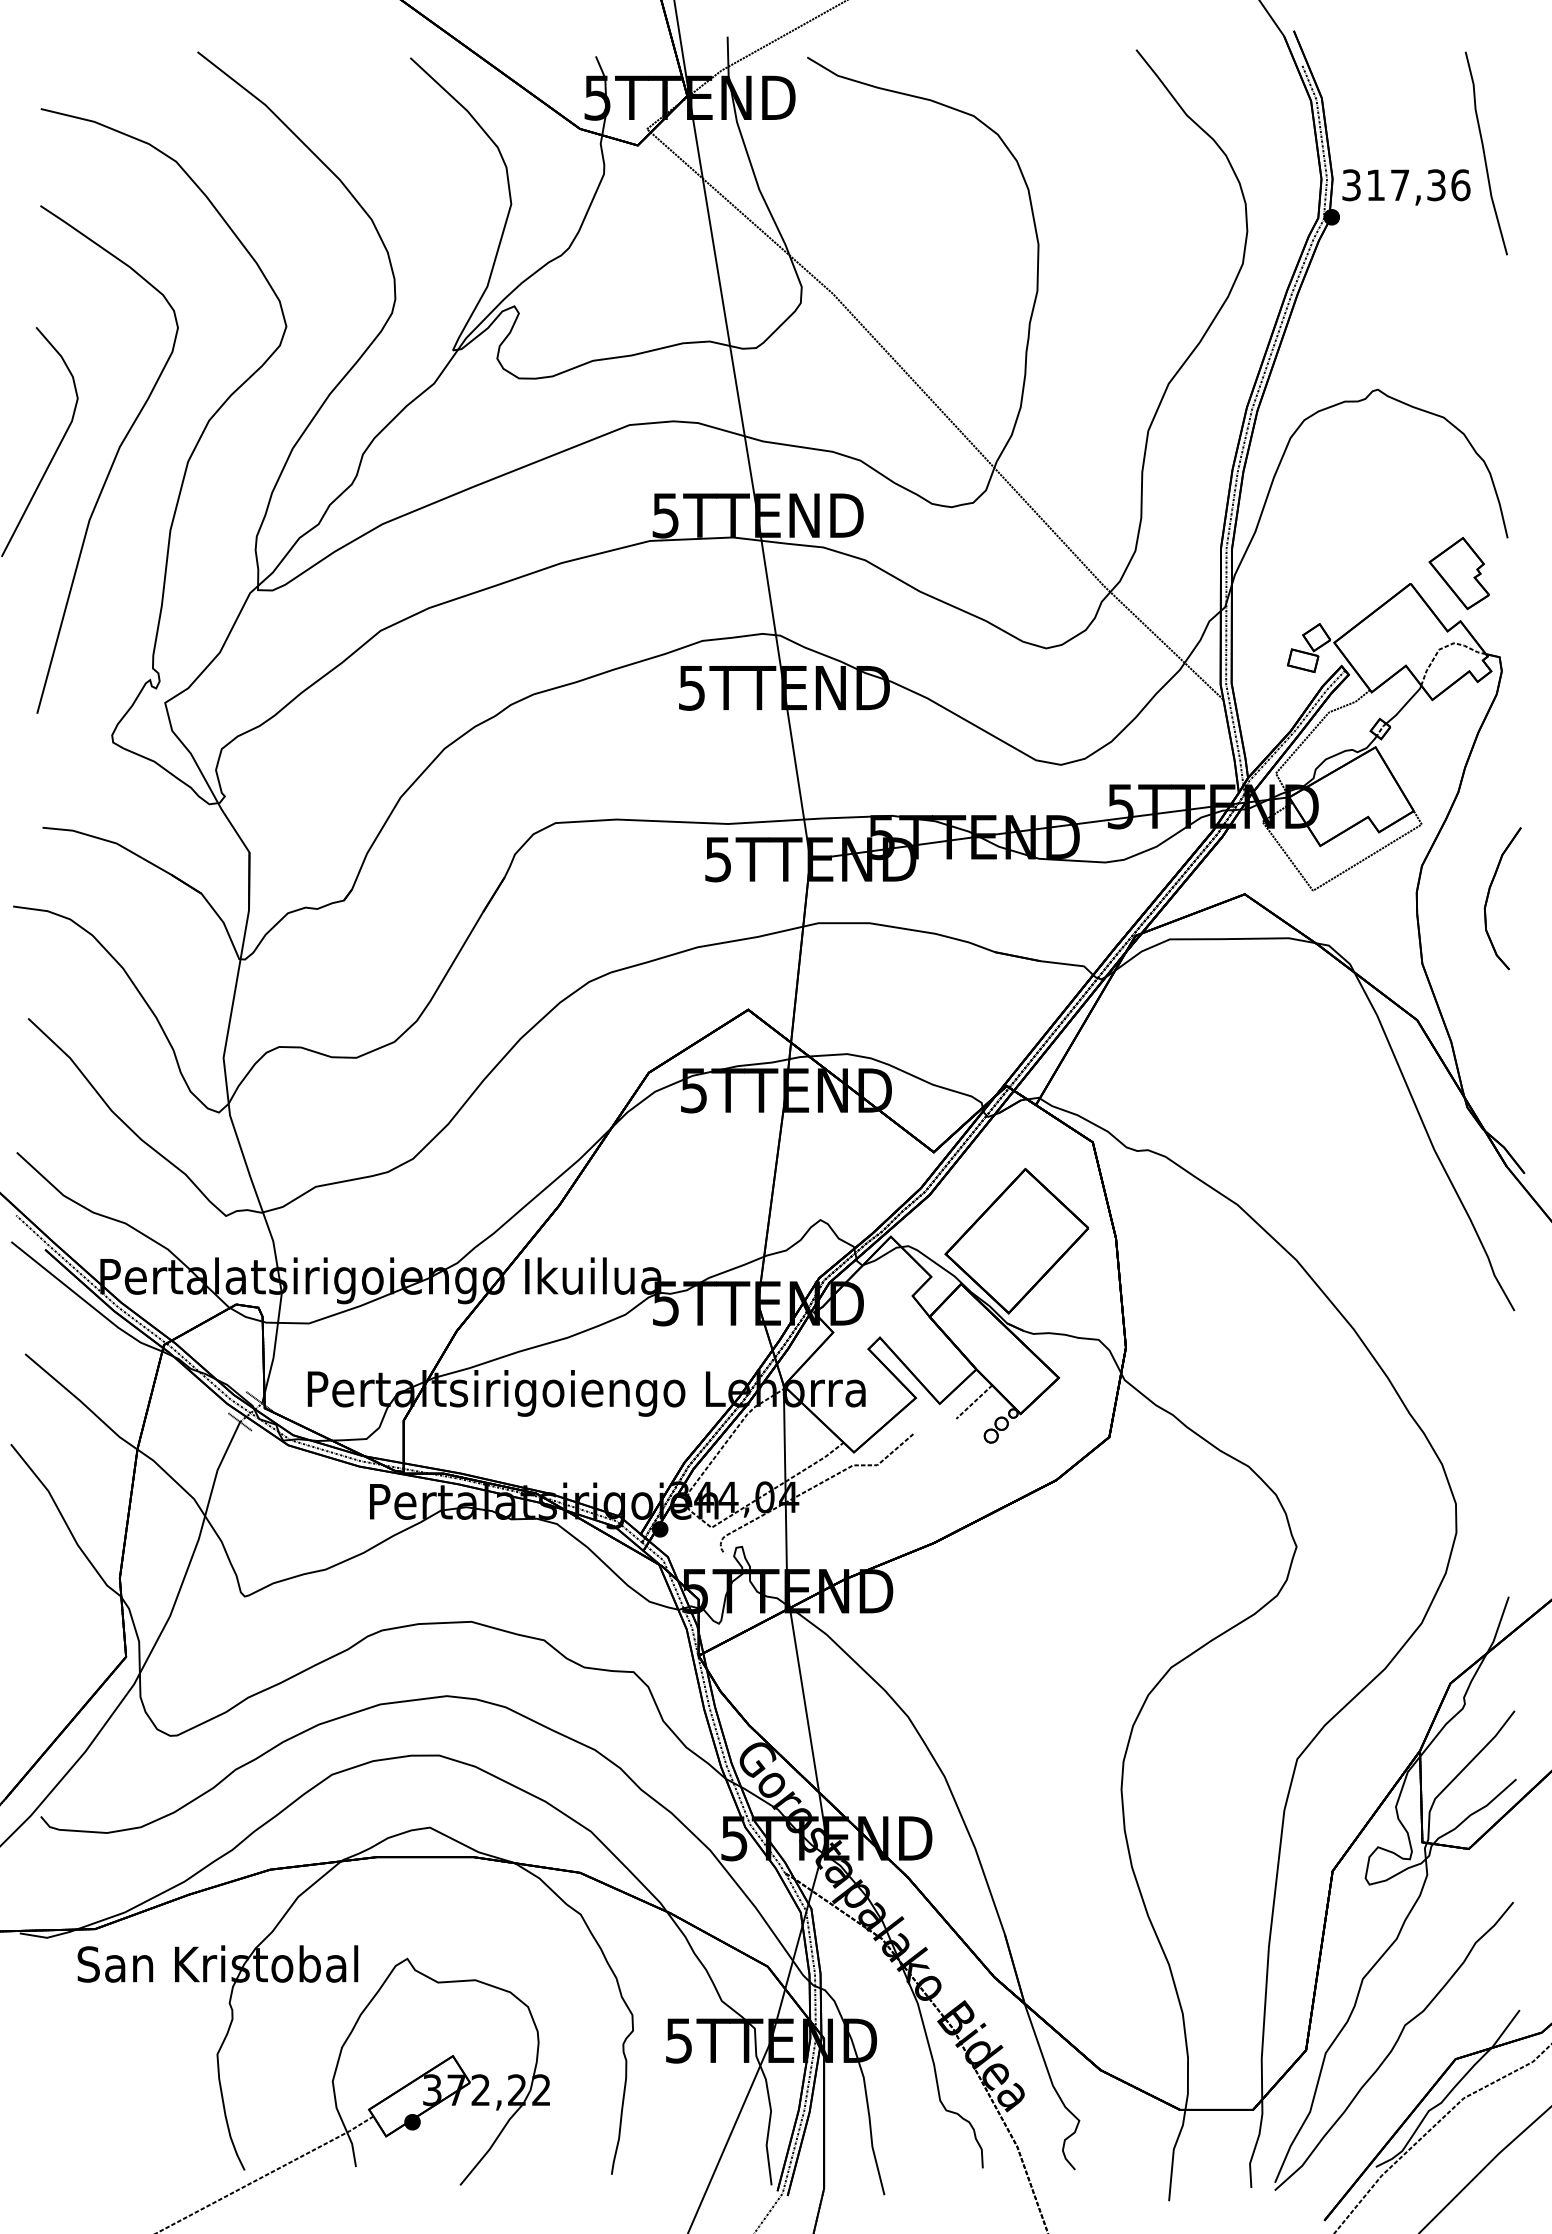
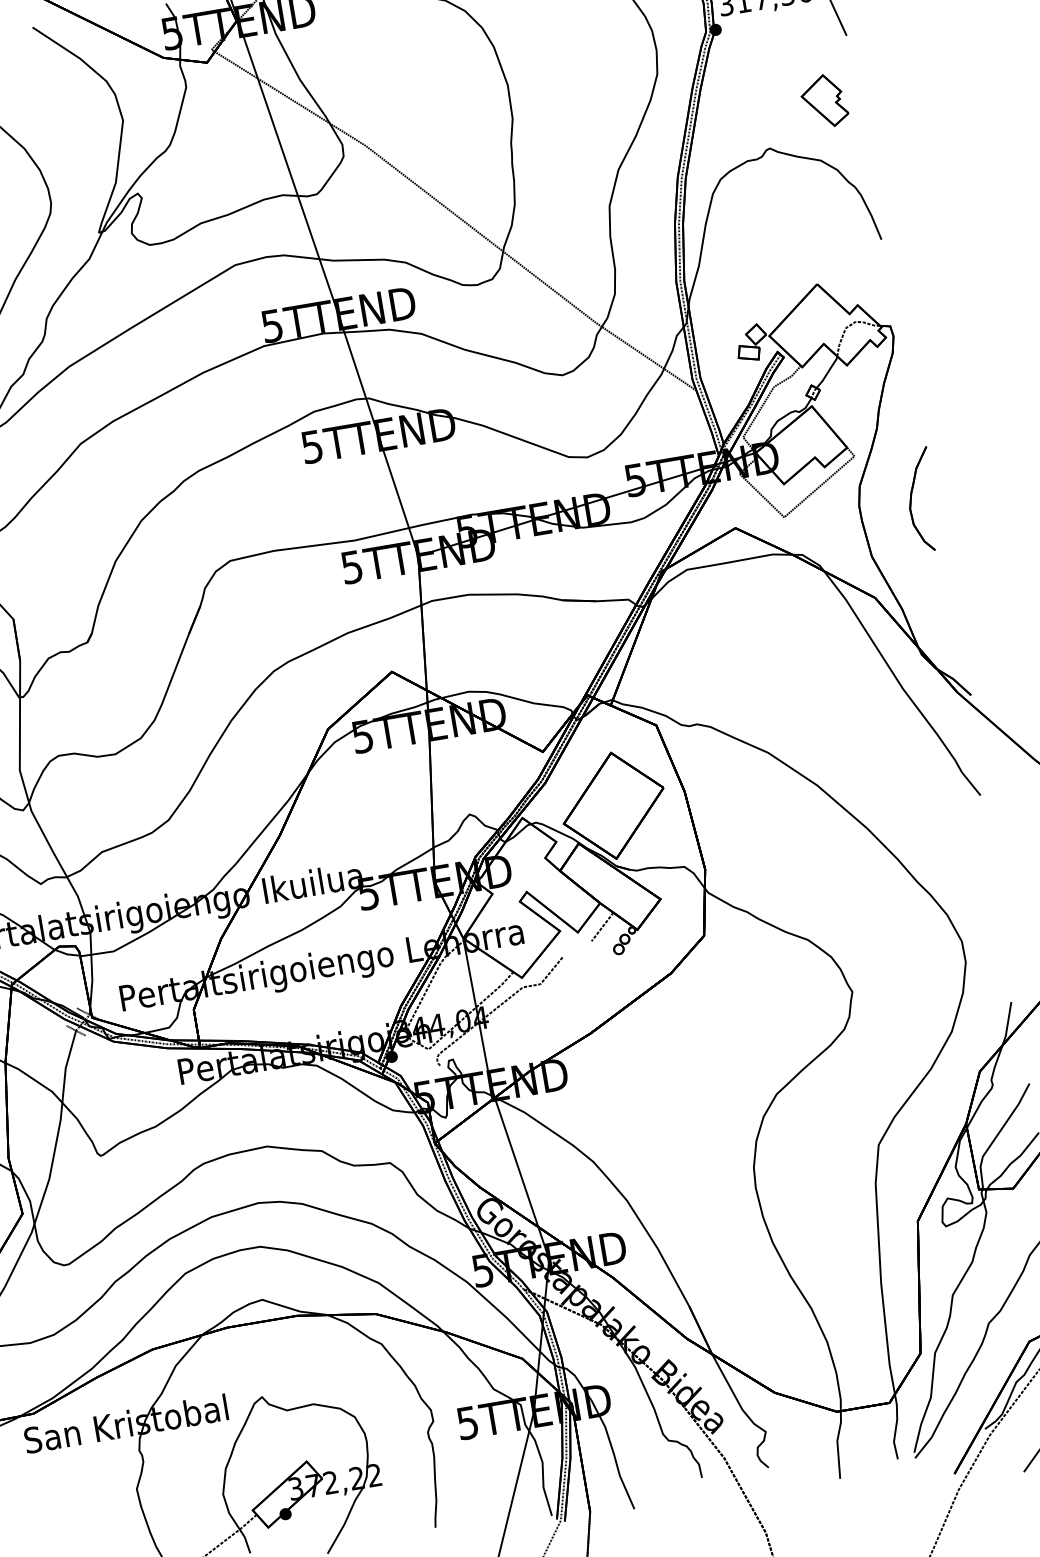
part: (1458, 573) -> (823, 101), moved

